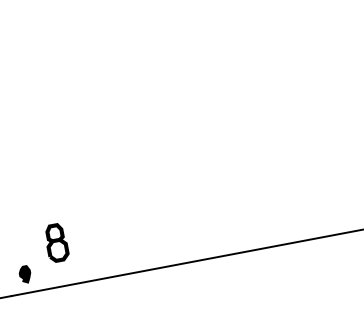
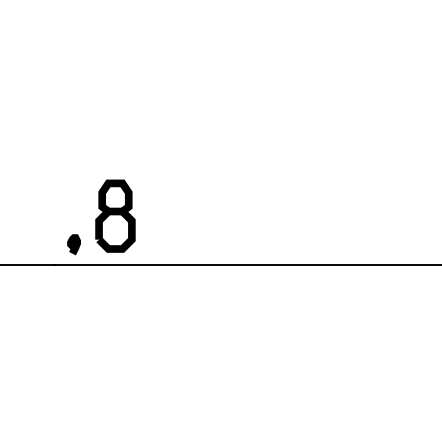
part: (56, 242) -> (115, 215), size x1.67

